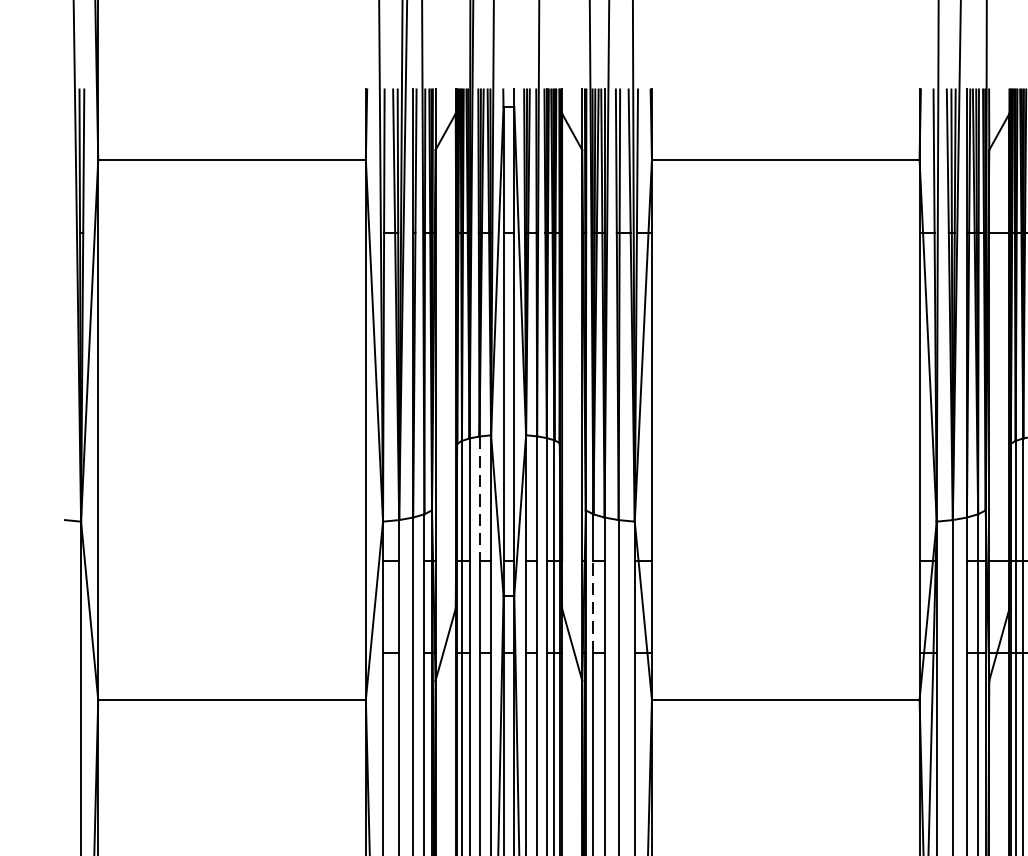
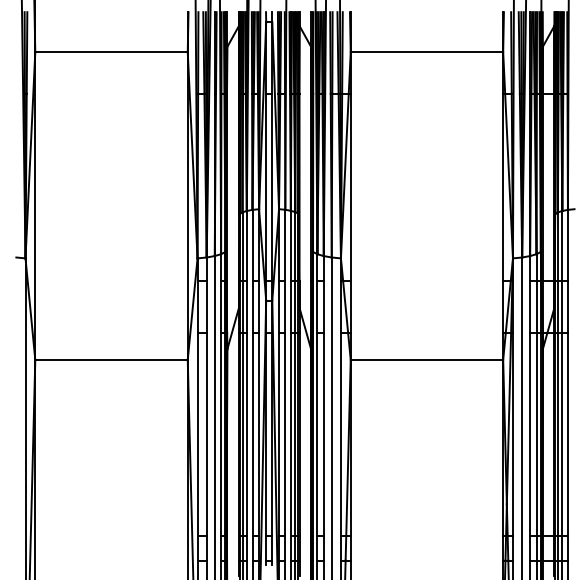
line: (479, 499) -> (252, 245), dashed -> solid
line: (593, 606) -> (317, 306), dashed -> solid

